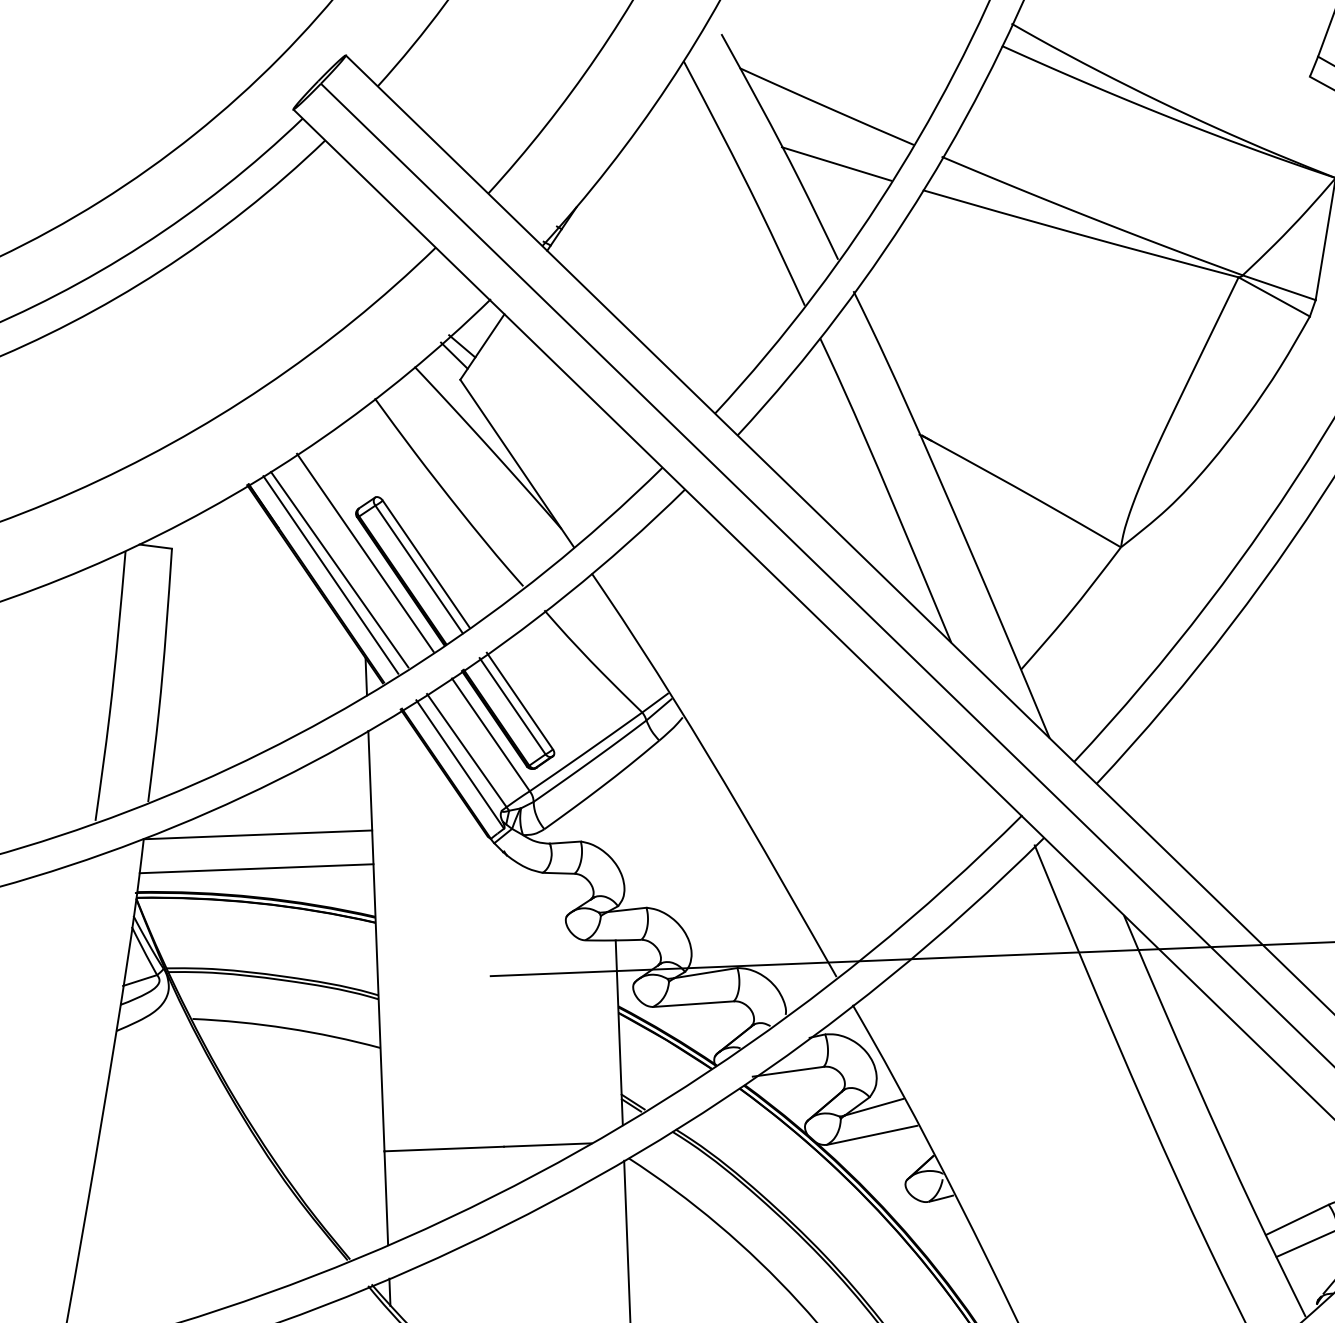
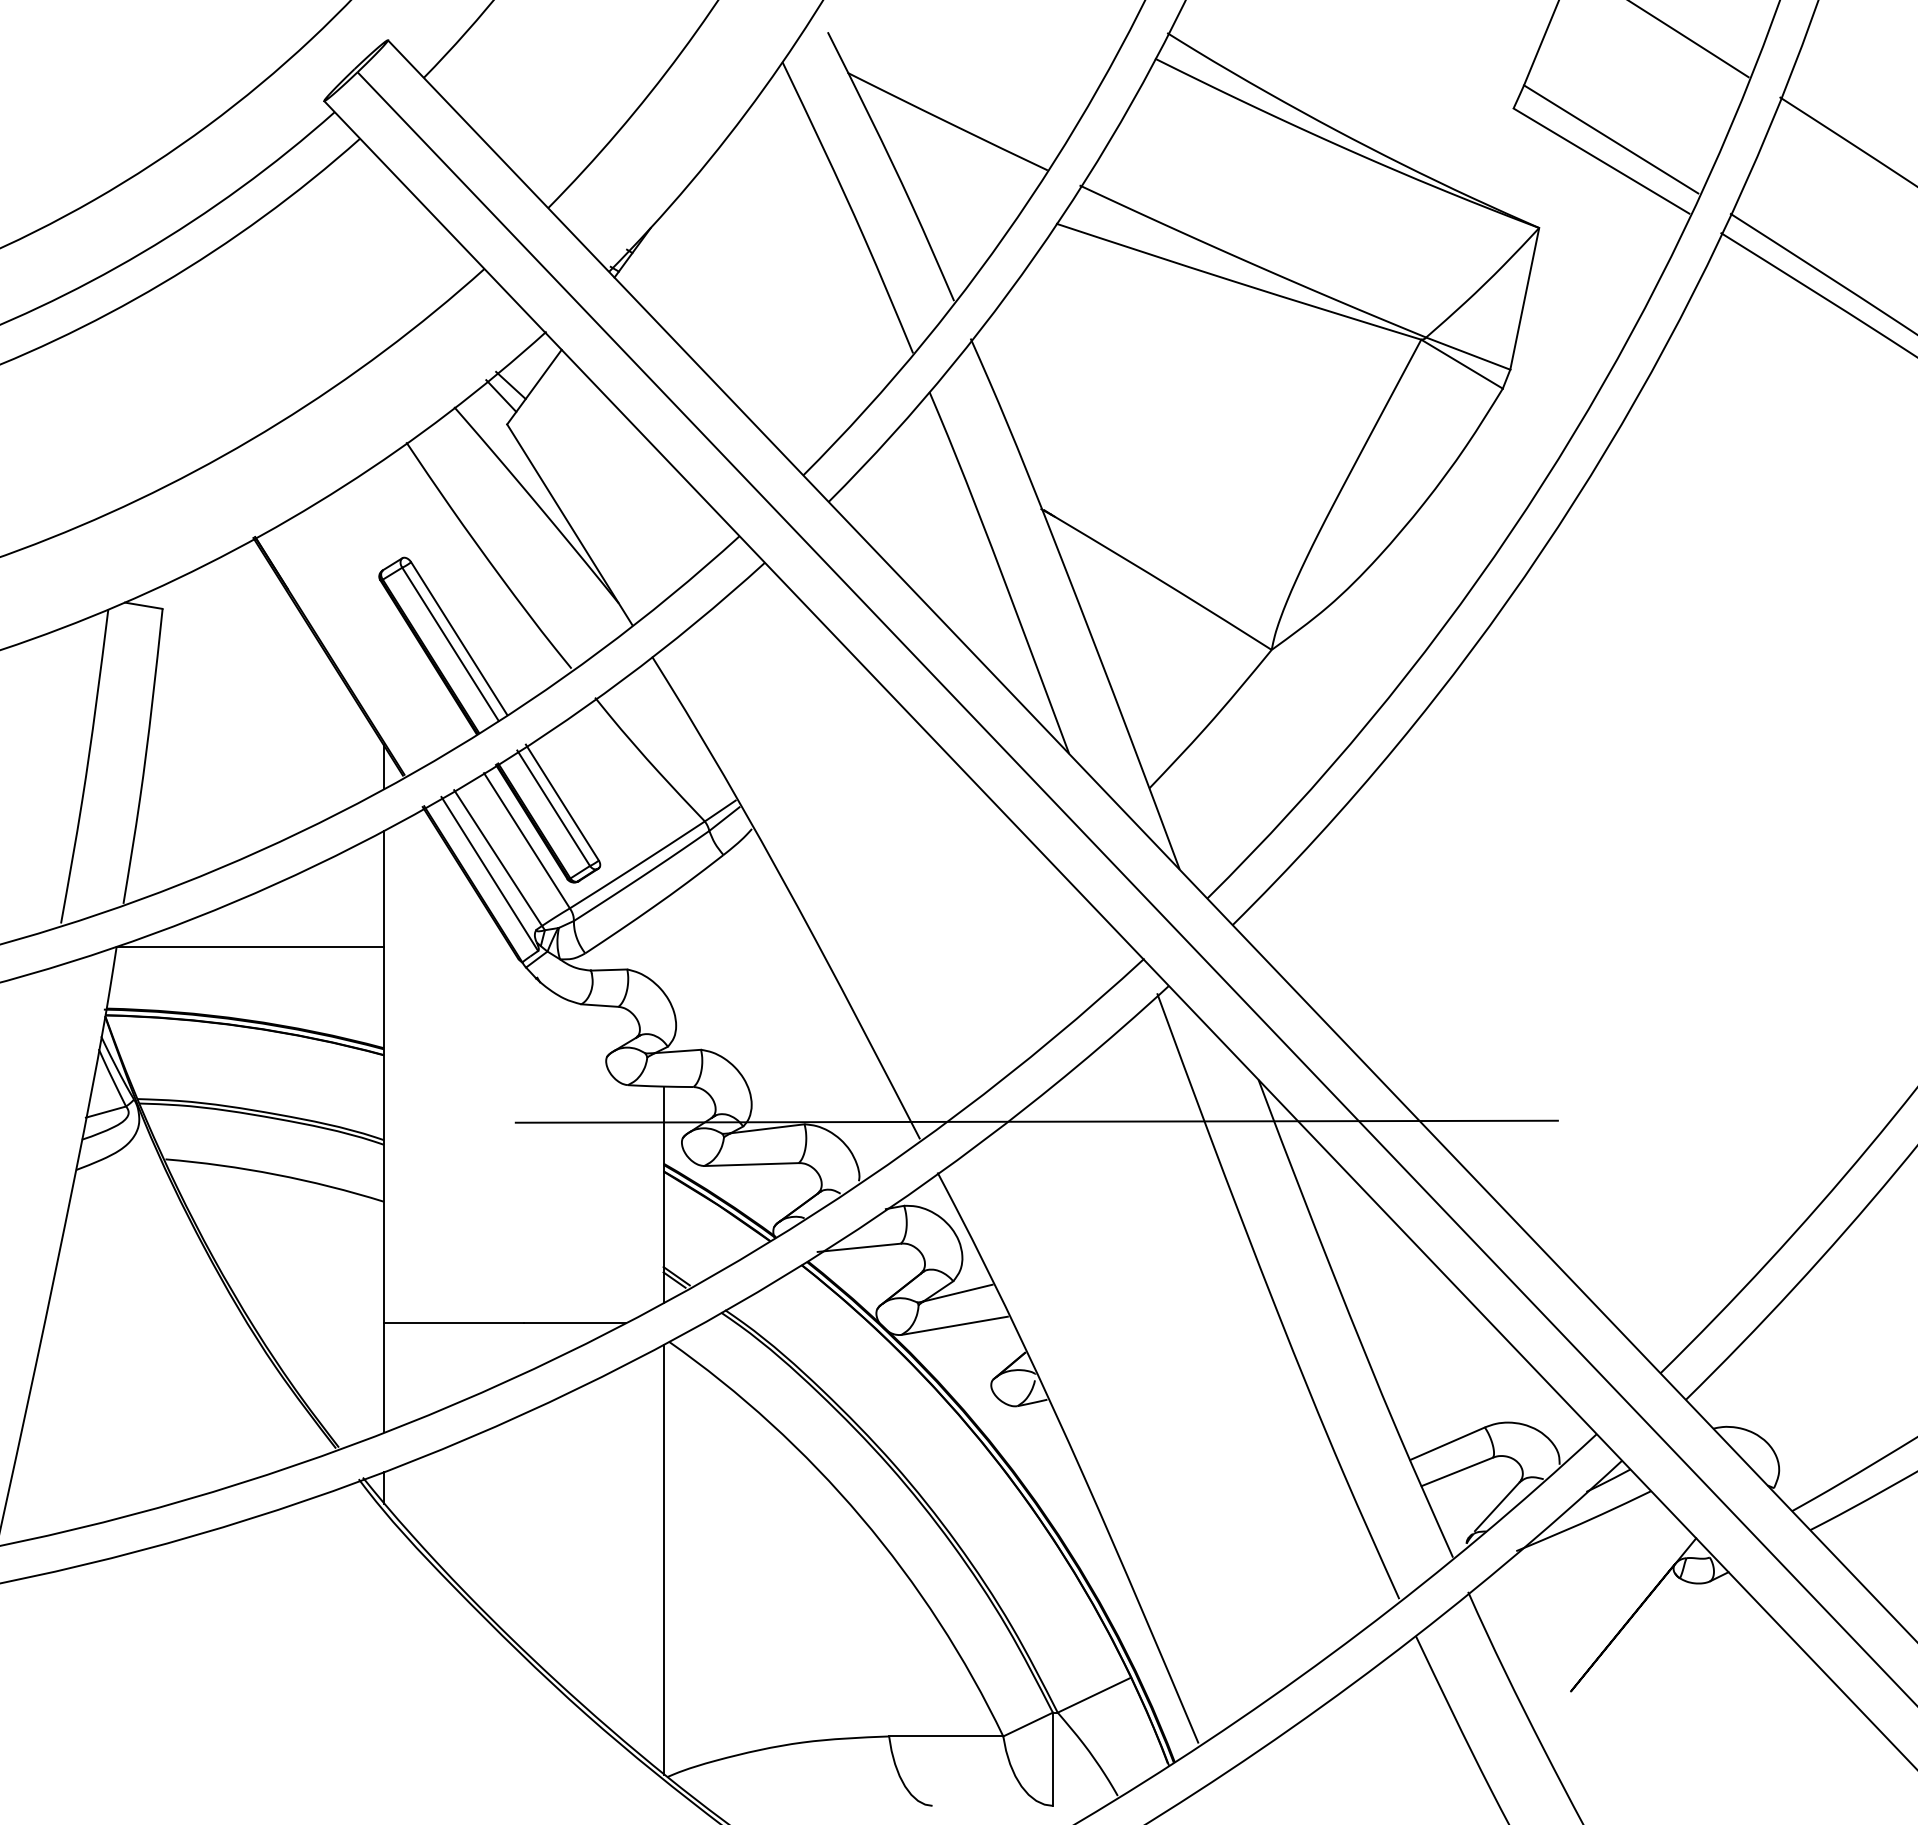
line: (836, 164) -> (956, 189), removed
line: (365, 552) -> (388, 622), removed
line: (339, 569) -> (357, 640), removed
line: (330, 574) -> (346, 646), removed
line: (256, 868) -> (246, 986), removed

